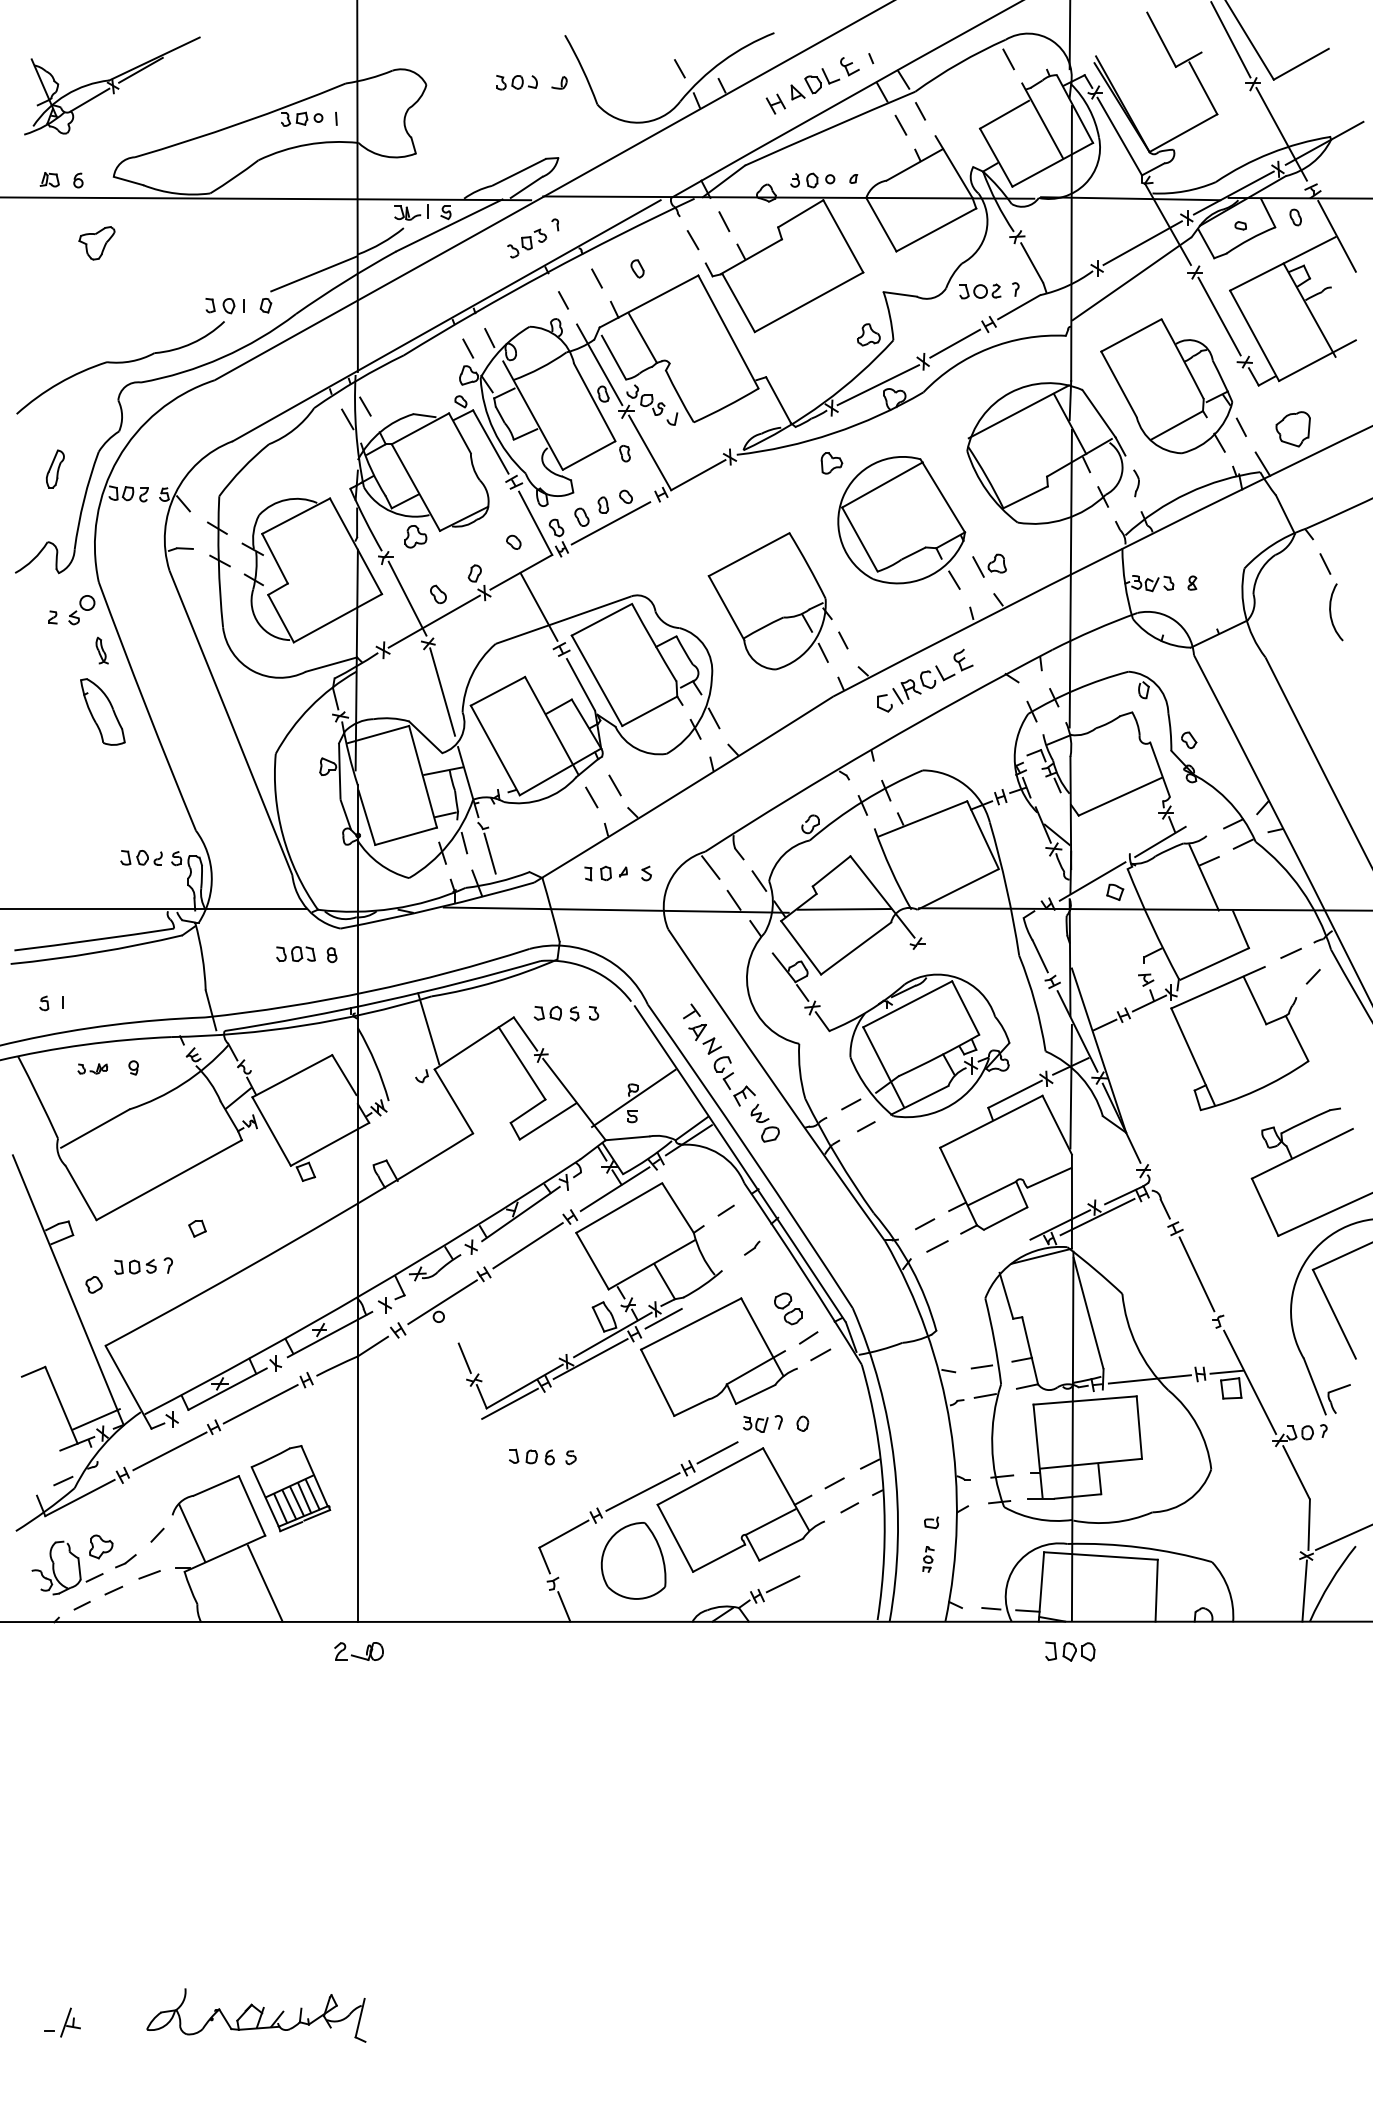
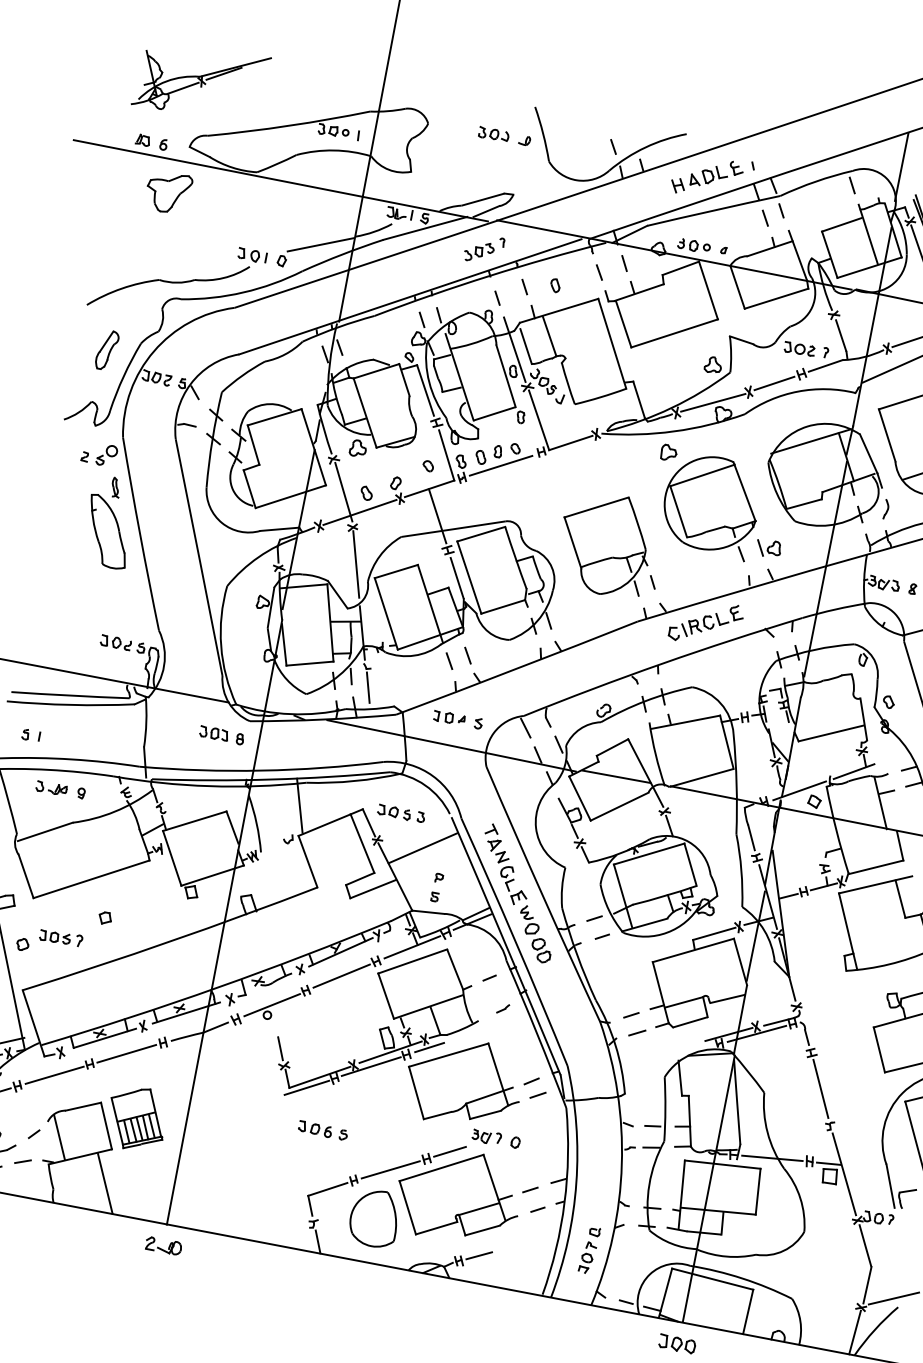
part: (96, 243) -> (168, 192), size x1.67
part: (55, 468) -> (107, 349), size x1.43
part: (102, 711) -> (107, 531), size x1.43
line: (927, 961) -> (669, 825), added
part: (92, 1068) -> (51, 788), size x1.43
line: (633, 1098) -> (422, 848), moved
part: (788, 1308) -> (541, 950), moved
part: (928, 1559) -> (587, 1257), size x1.67

